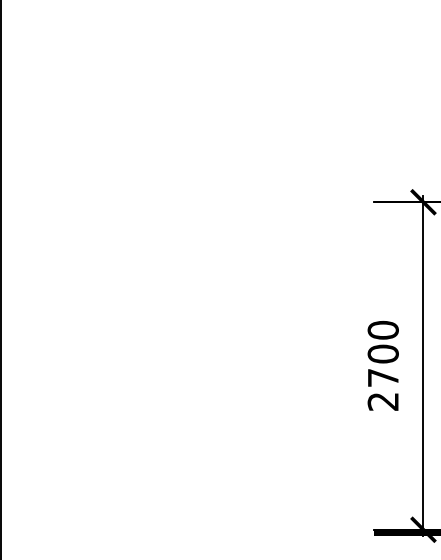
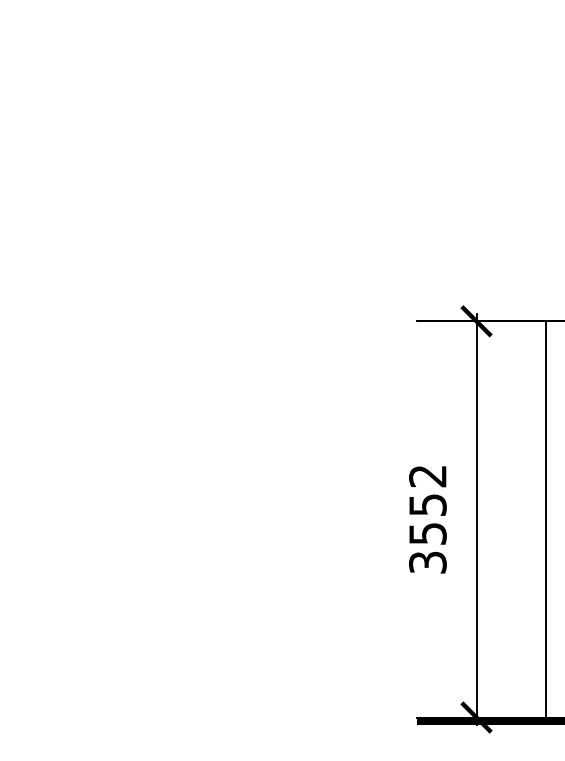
text: (382, 365) -> (427, 518), 2700 -> 3552

